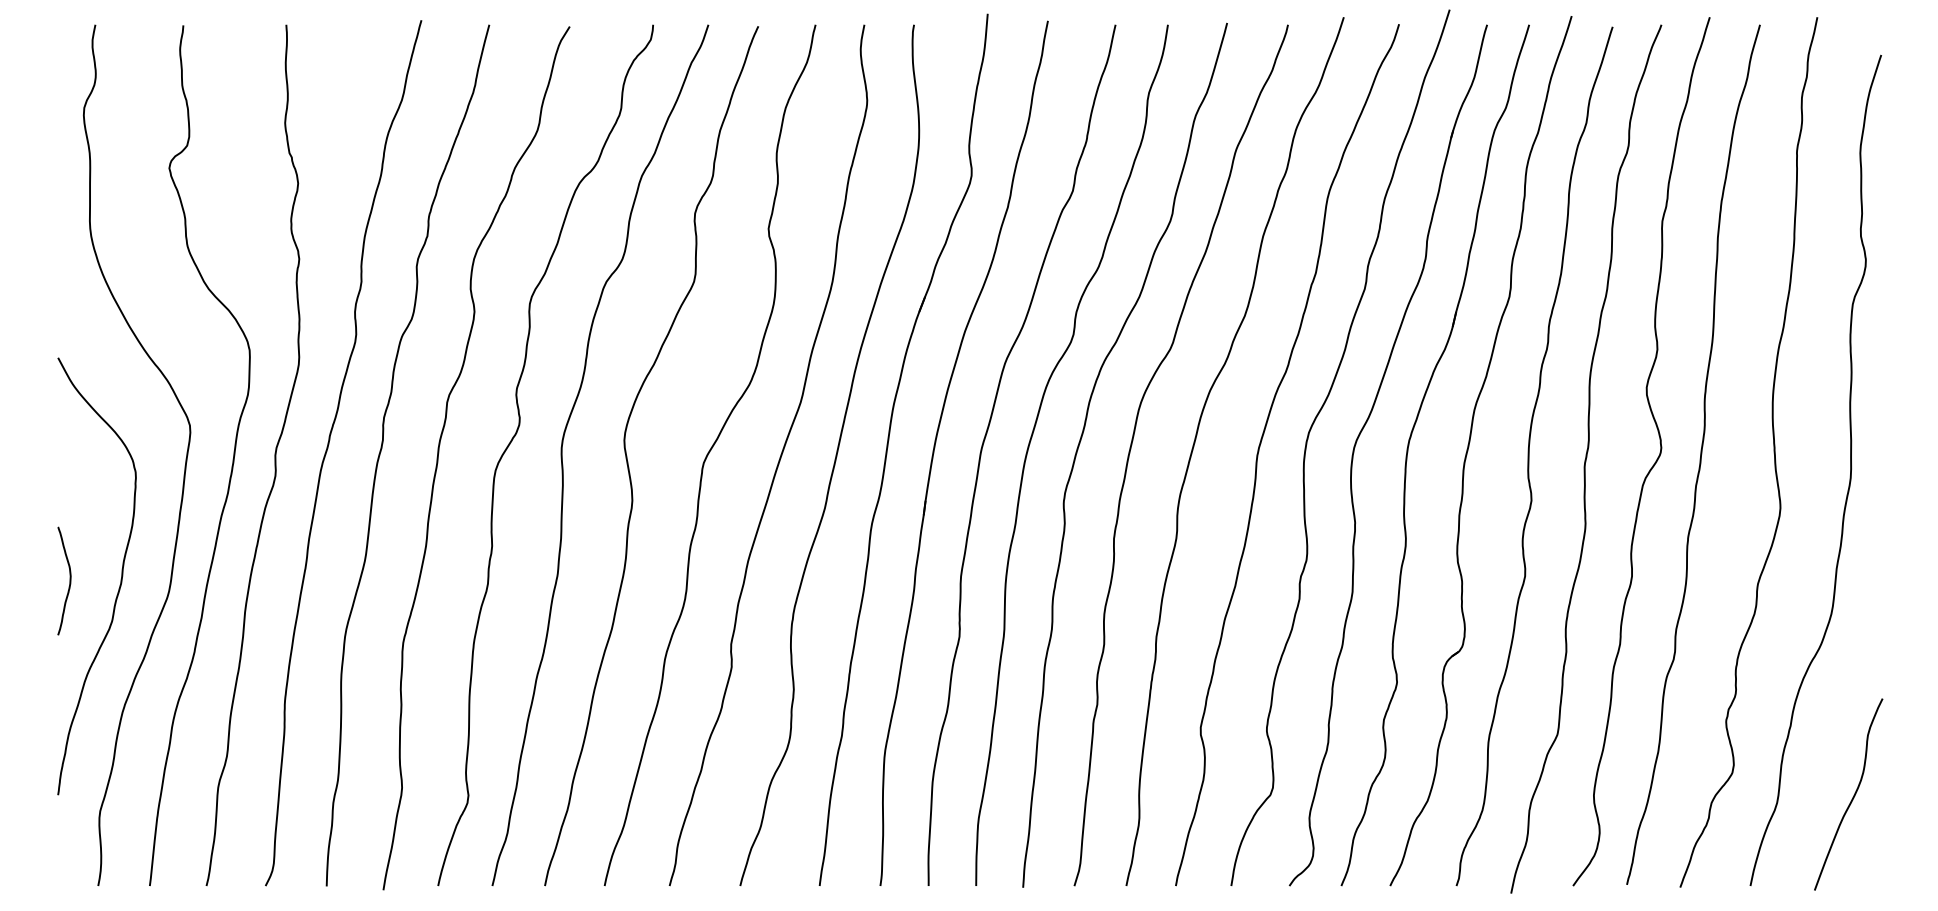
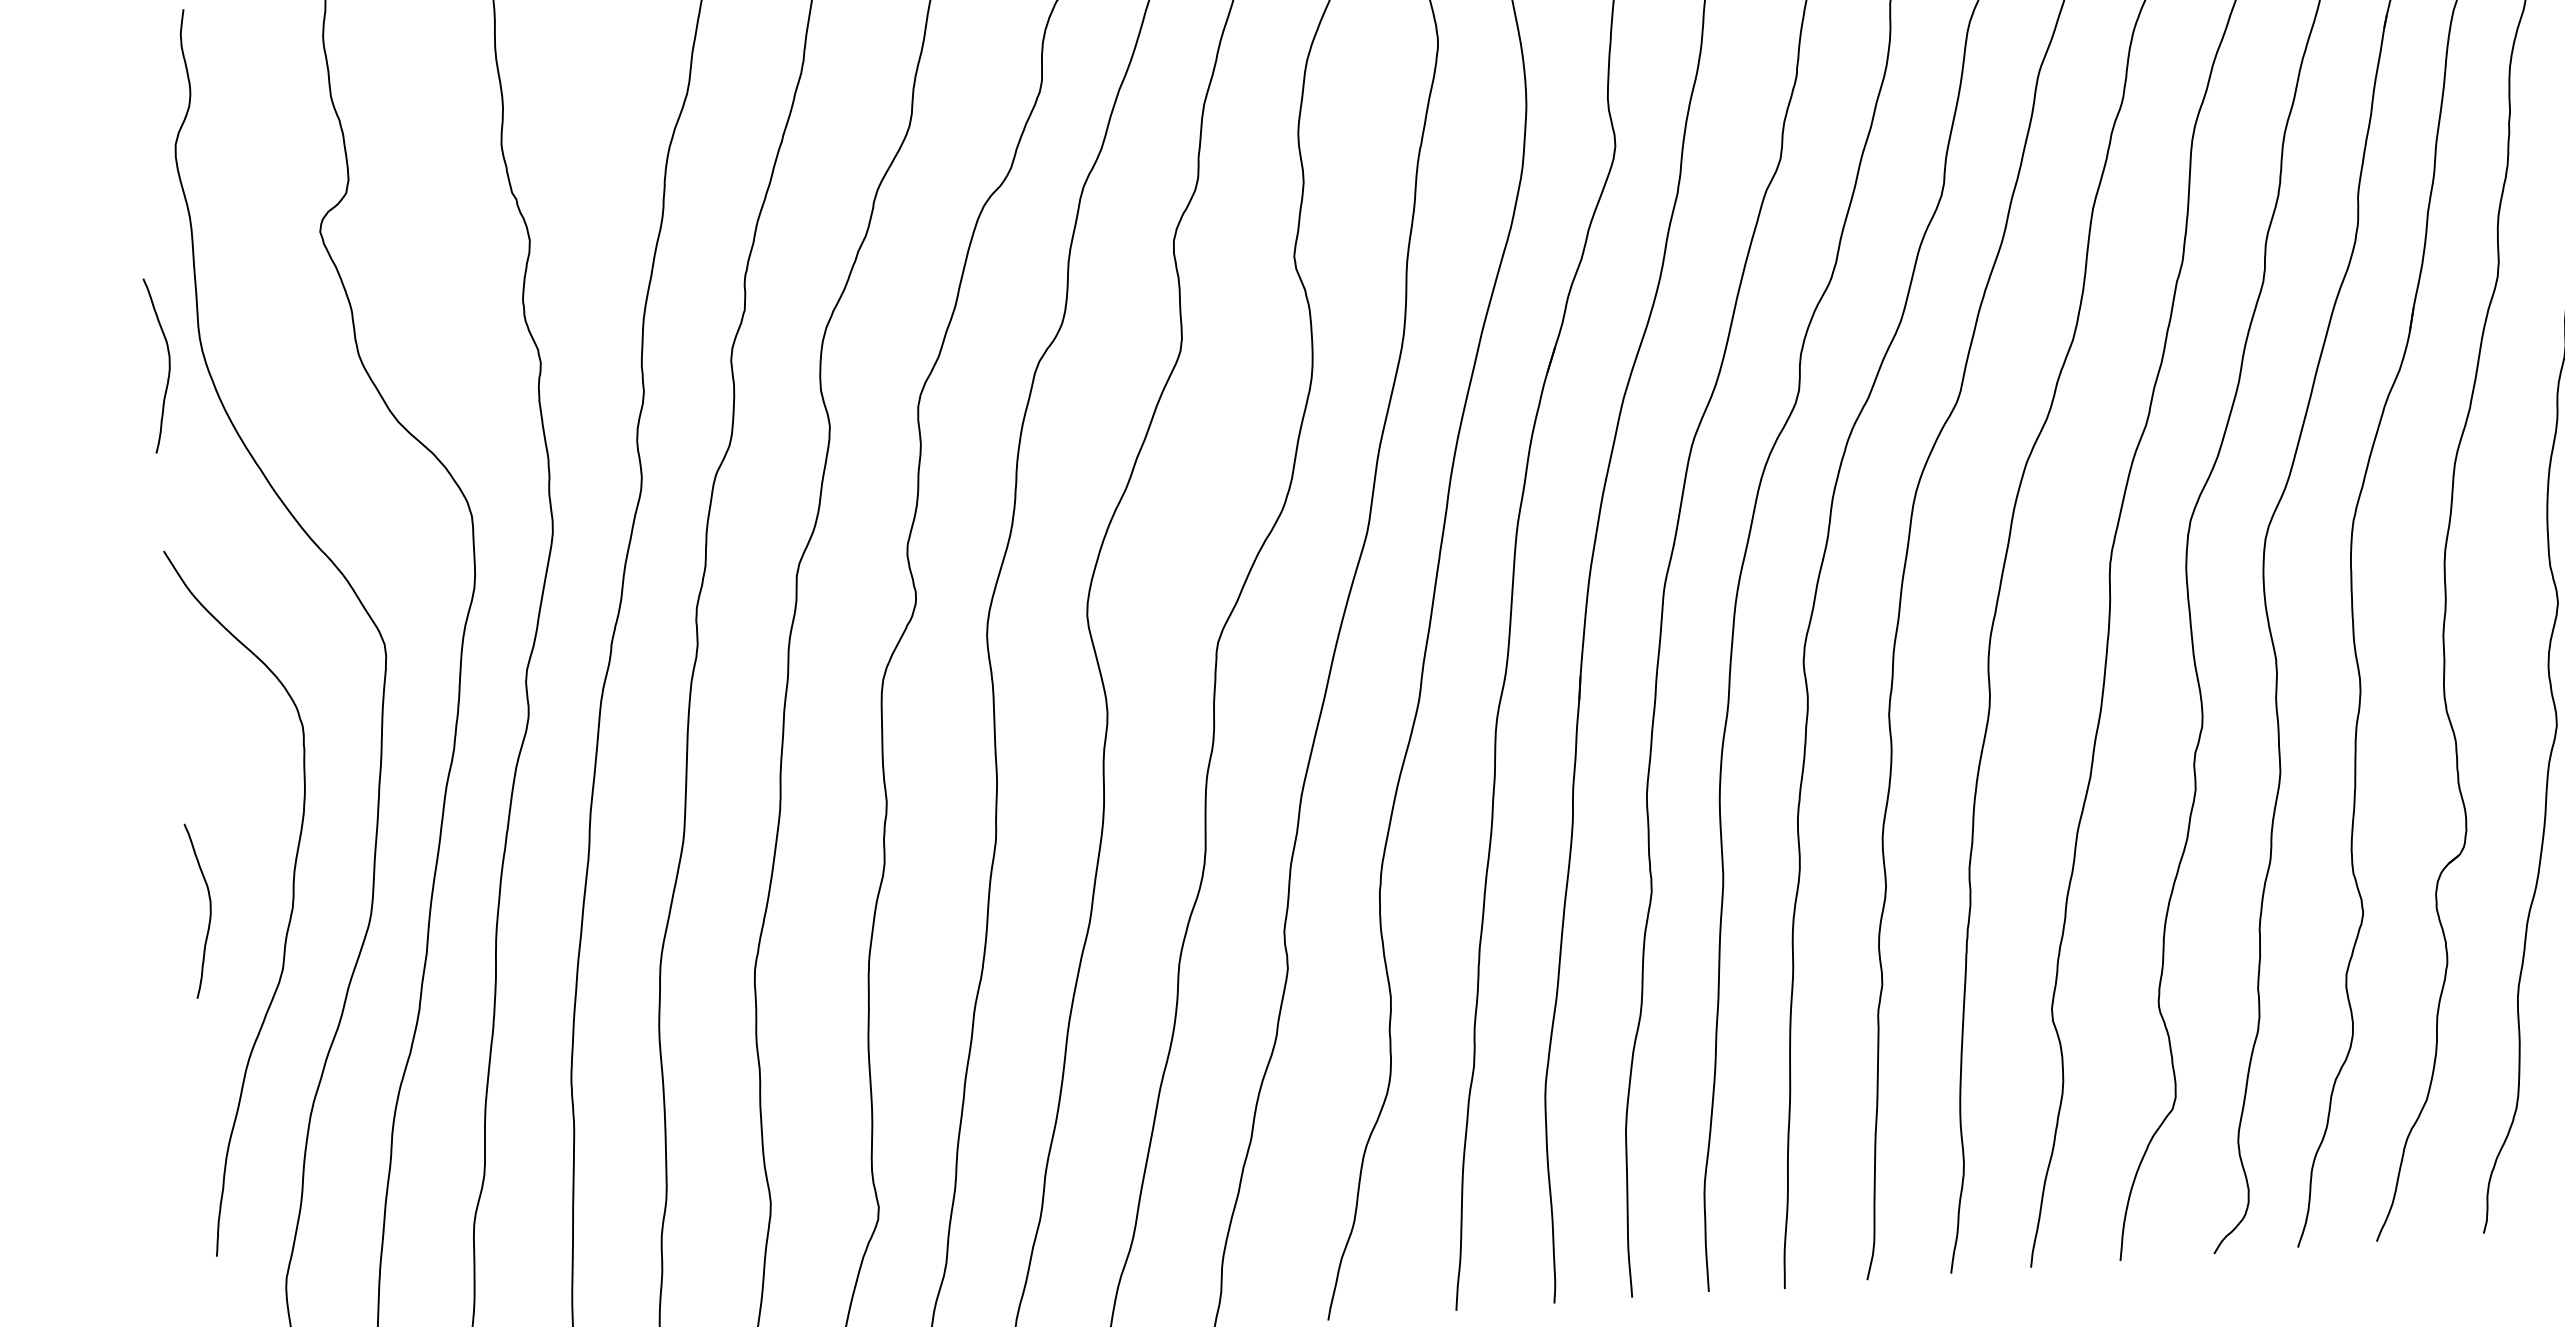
curve: (69, 242) -> (168, 363), added

